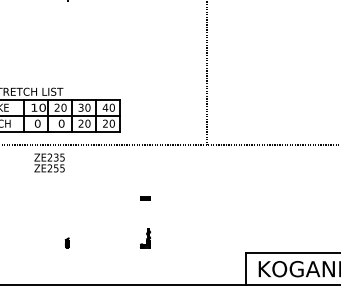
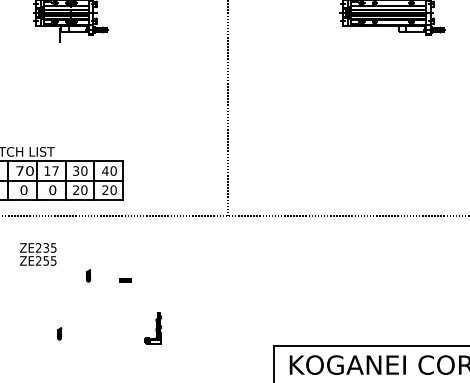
text: (34, 107) -> (19, 170), 10 -> 70
text: (60, 107) -> (51, 170), 20 -> 17
text: (49, 163) -> (38, 254), moved
part: (91, 194) -> (88, 275), added
part: (145, 198) -> (125, 280), moved
part: (145, 238) -> (153, 328), size x1.4

